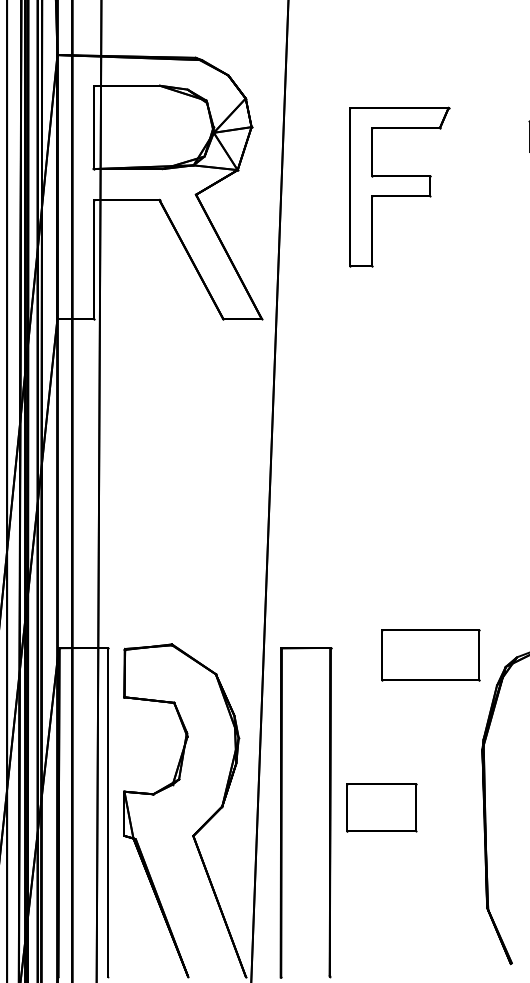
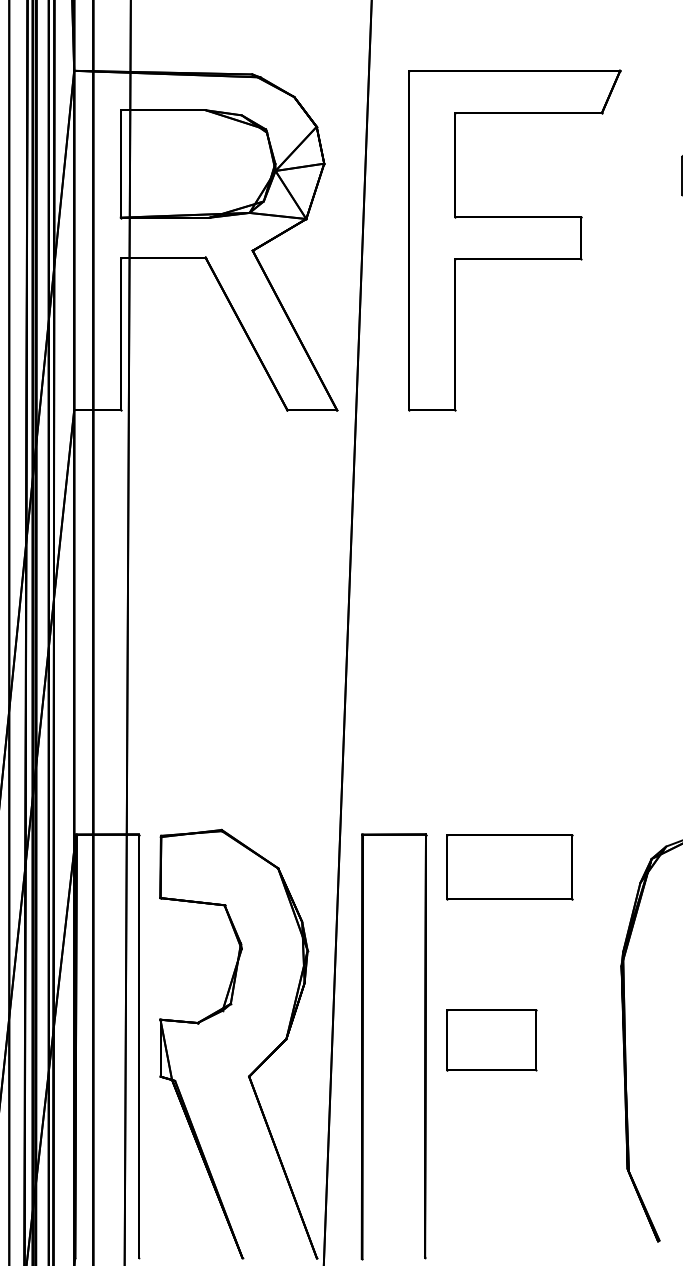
part: (399, 187) -> (514, 241), size x1.67
part: (430, 655) -> (509, 867), moved

